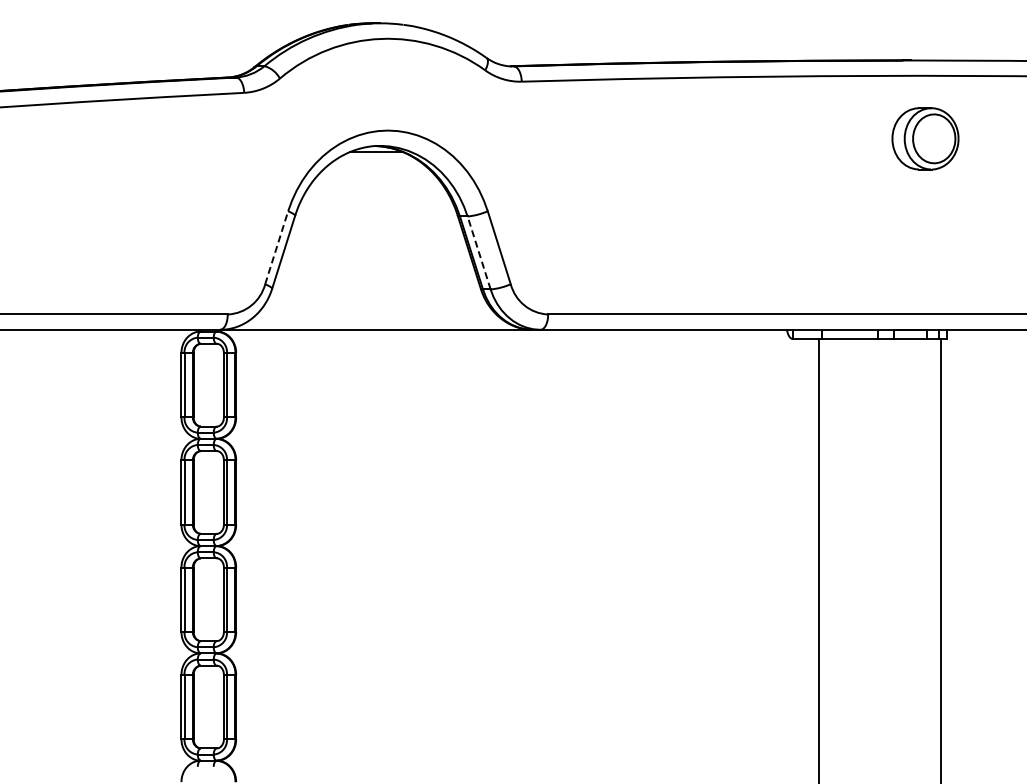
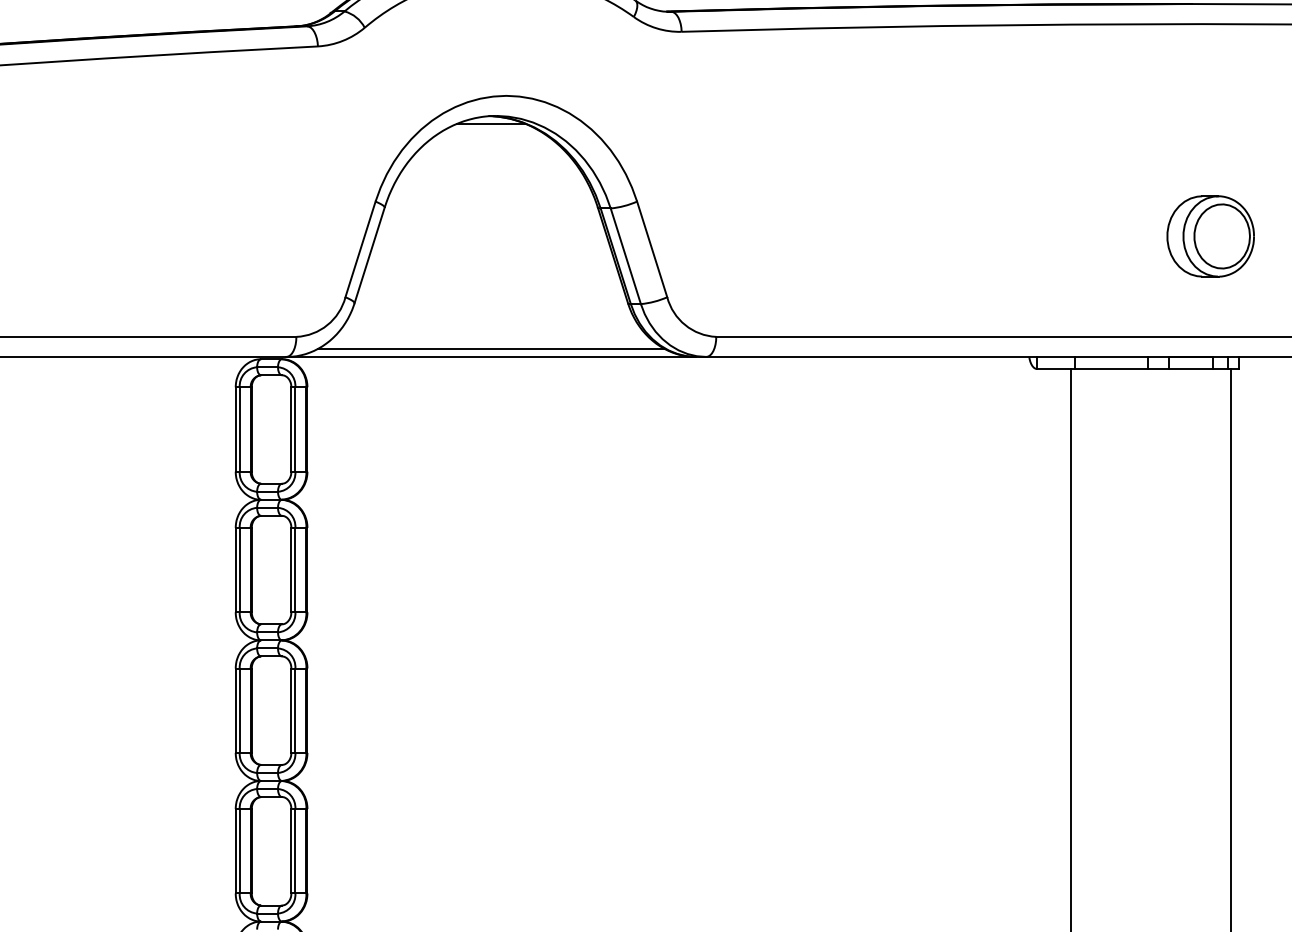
part: (925, 138) -> (1210, 235), moved
line: (276, 247) -> (360, 249), dashed -> solid
line: (479, 252) -> (626, 255), dashed -> solid
line: (376, 323) -> (491, 348), added

